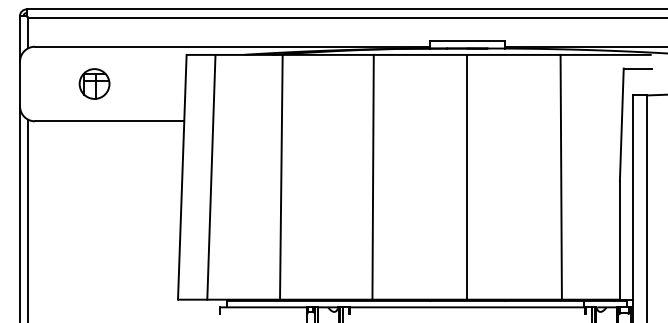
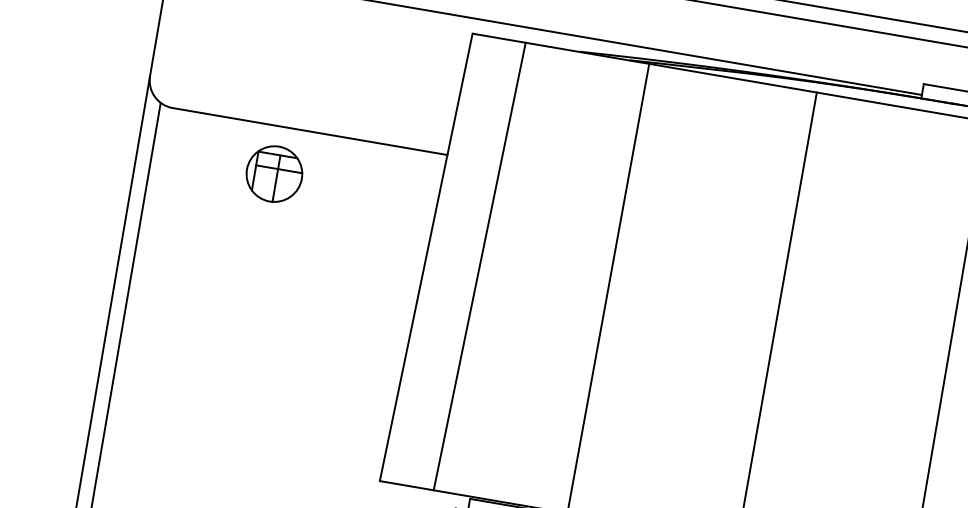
part: (94, 83) -> (274, 173), moved

